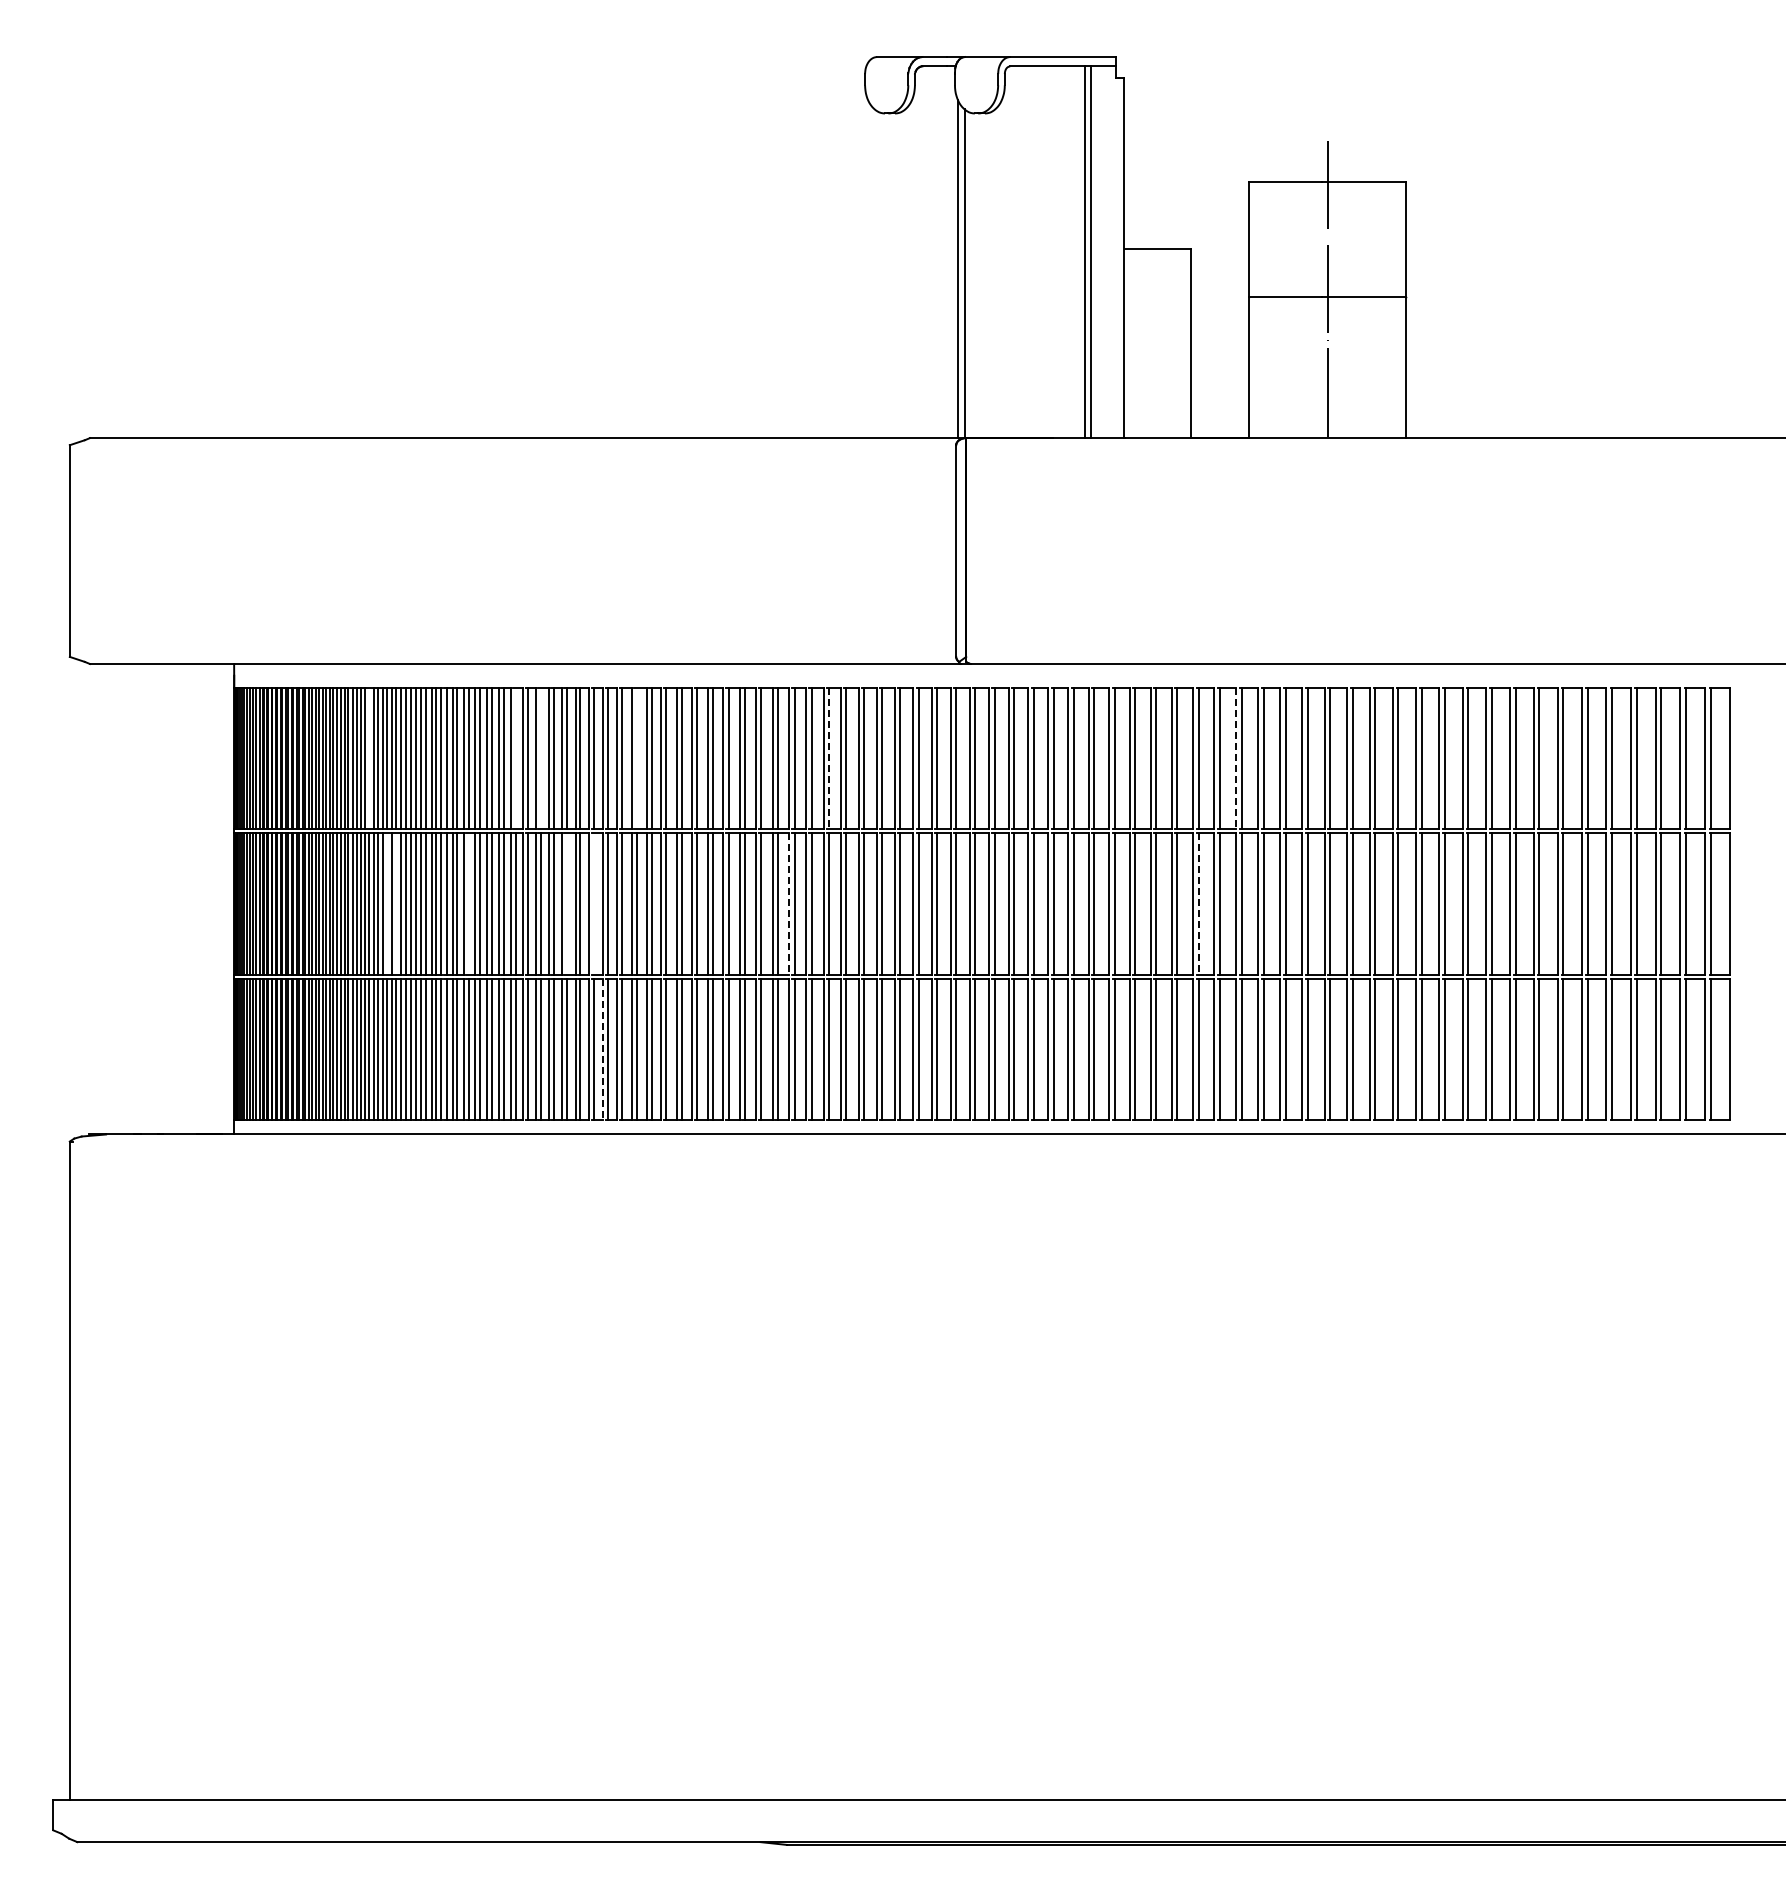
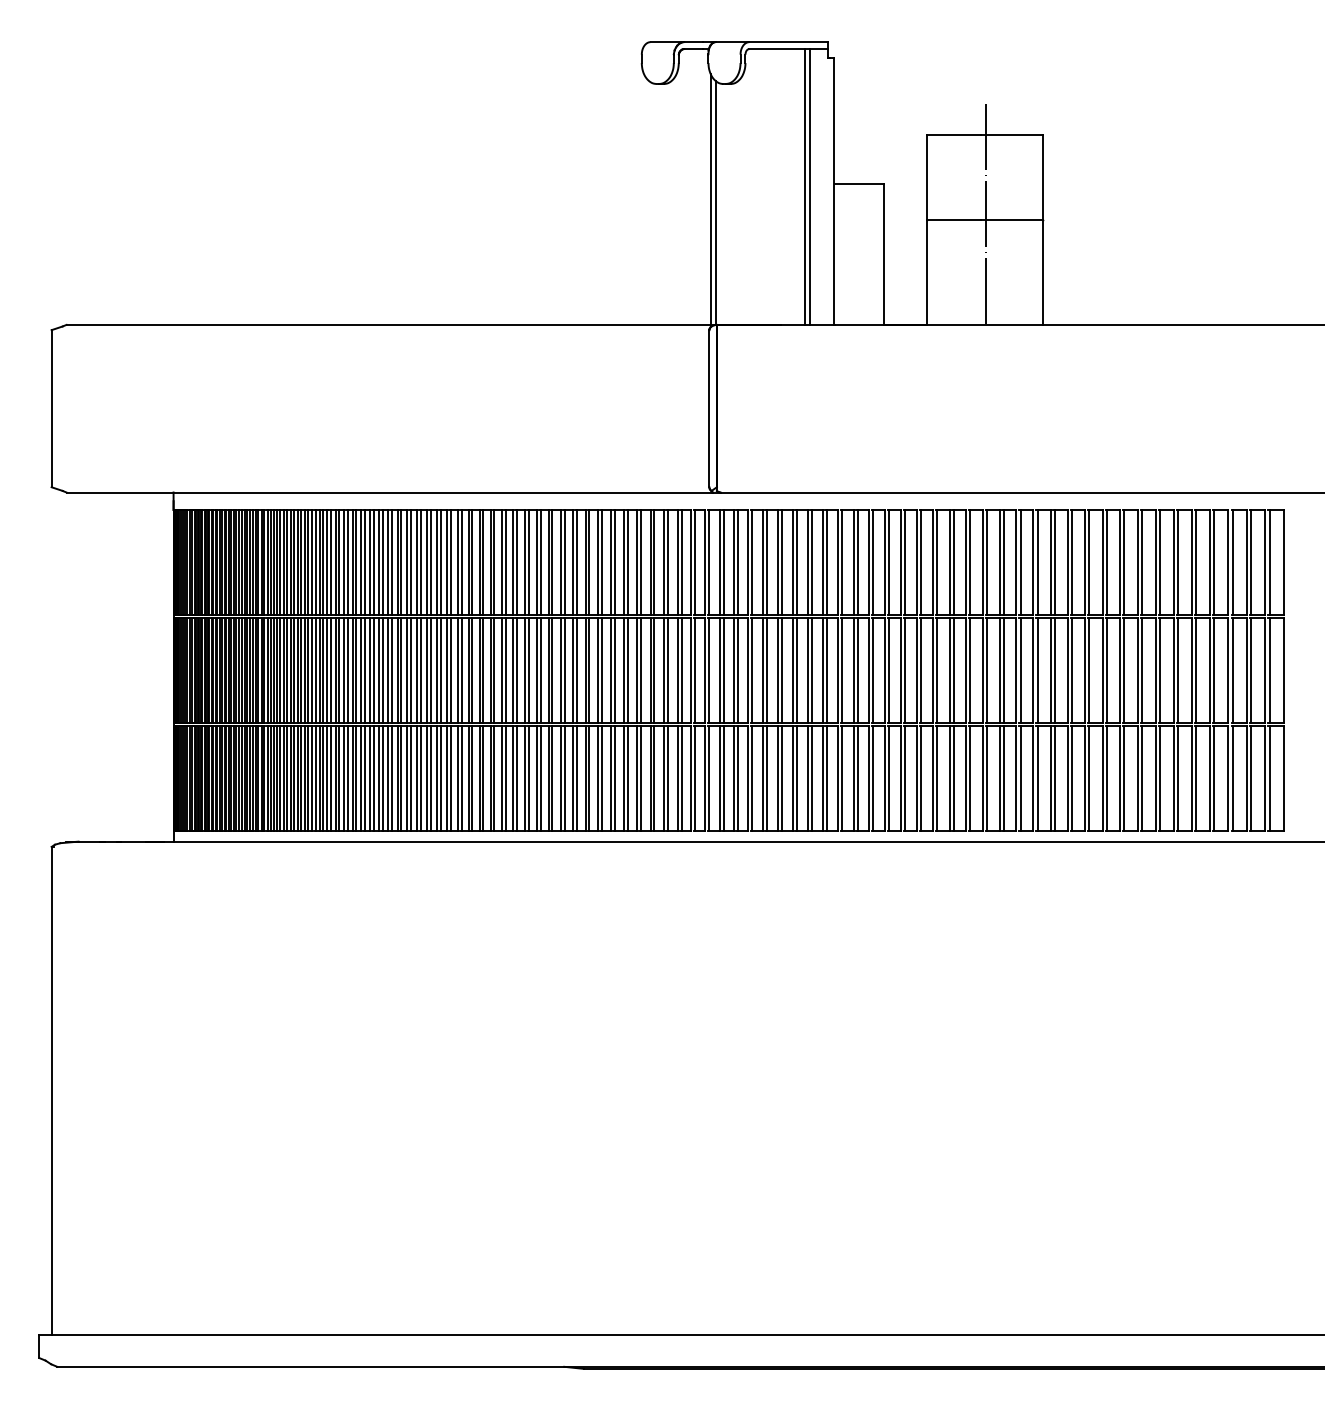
line: (369, 757) -> (274, 561), added
line: (515, 757) -> (382, 561), added
line: (540, 757) -> (400, 561), added
line: (636, 757) -> (472, 561), added
line: (828, 758) -> (614, 562), dashed -> solid
line: (1236, 758) -> (917, 562), dashed -> solid
line: (387, 903) -> (287, 670), added
line: (396, 903) -> (294, 670), added
line: (468, 903) -> (347, 670), added
line: (567, 903) -> (420, 670), added
line: (594, 903) -> (440, 670), added
line: (789, 903) -> (585, 670), dashed -> solid
line: (1198, 903) -> (889, 670), dashed -> solid
line: (603, 1049) -> (447, 778), dashed -> solid

